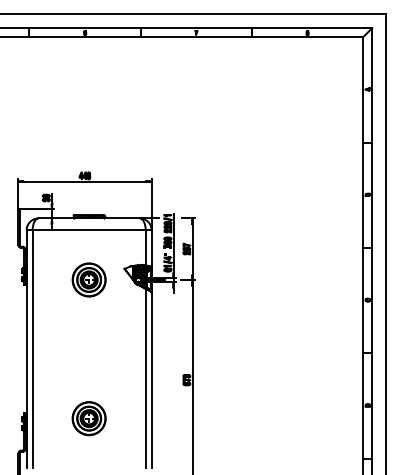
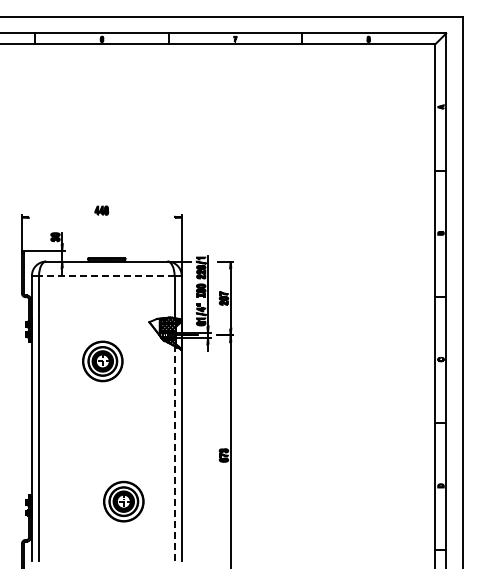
line: (84, 181) -> (101, 217), removed
line: (88, 229) -> (106, 275), solid -> dashed
part: (88, 280) -> (102, 361), moved
line: (145, 378) -> (174, 453), solid -> dashed
part: (88, 418) -> (123, 501), moved

